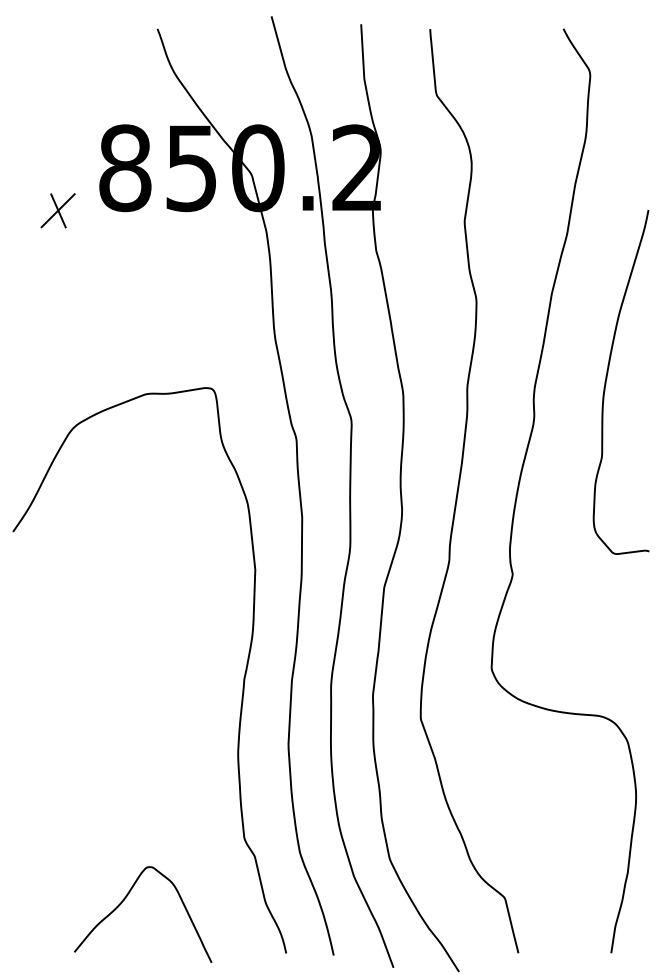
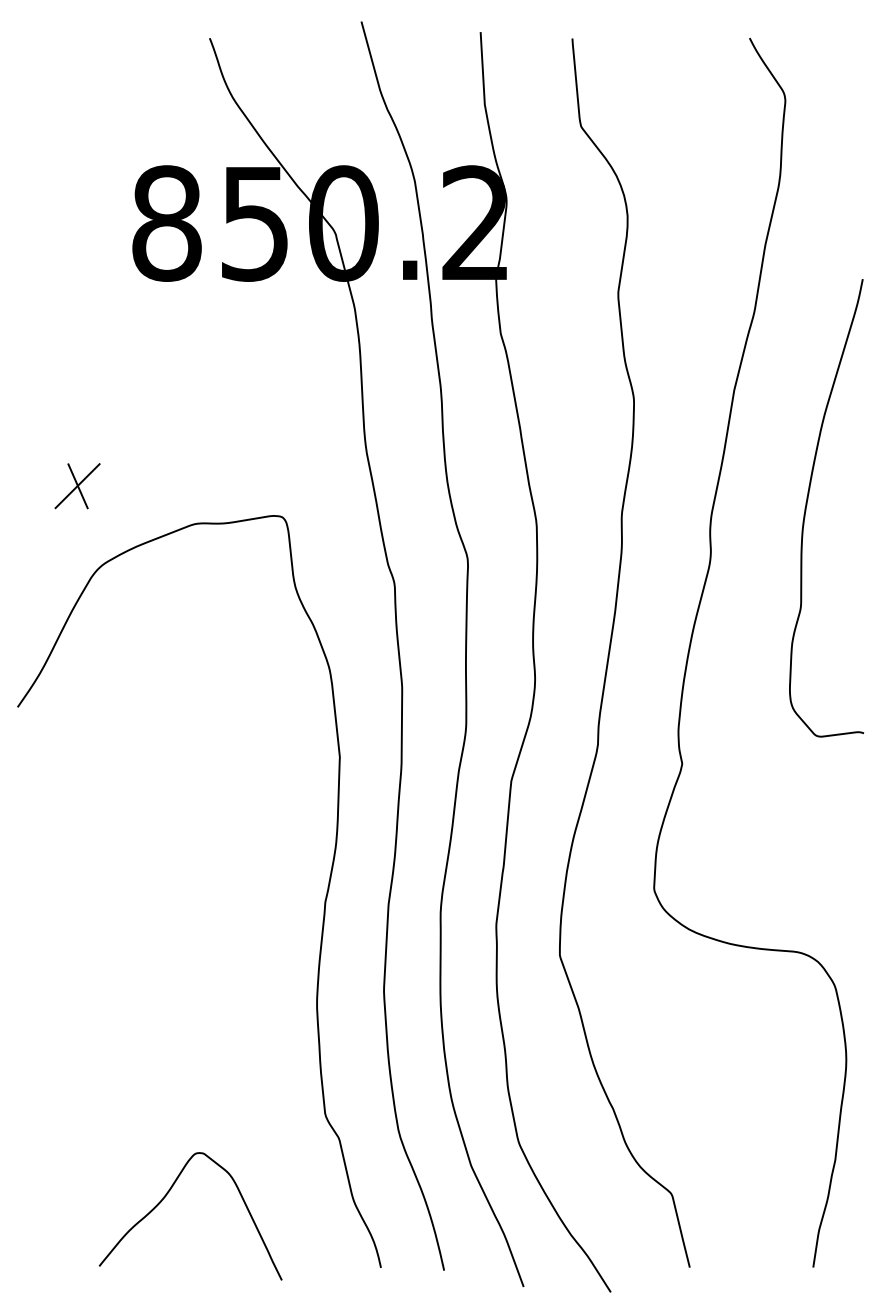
part: (58, 211) -> (77, 486), moved

